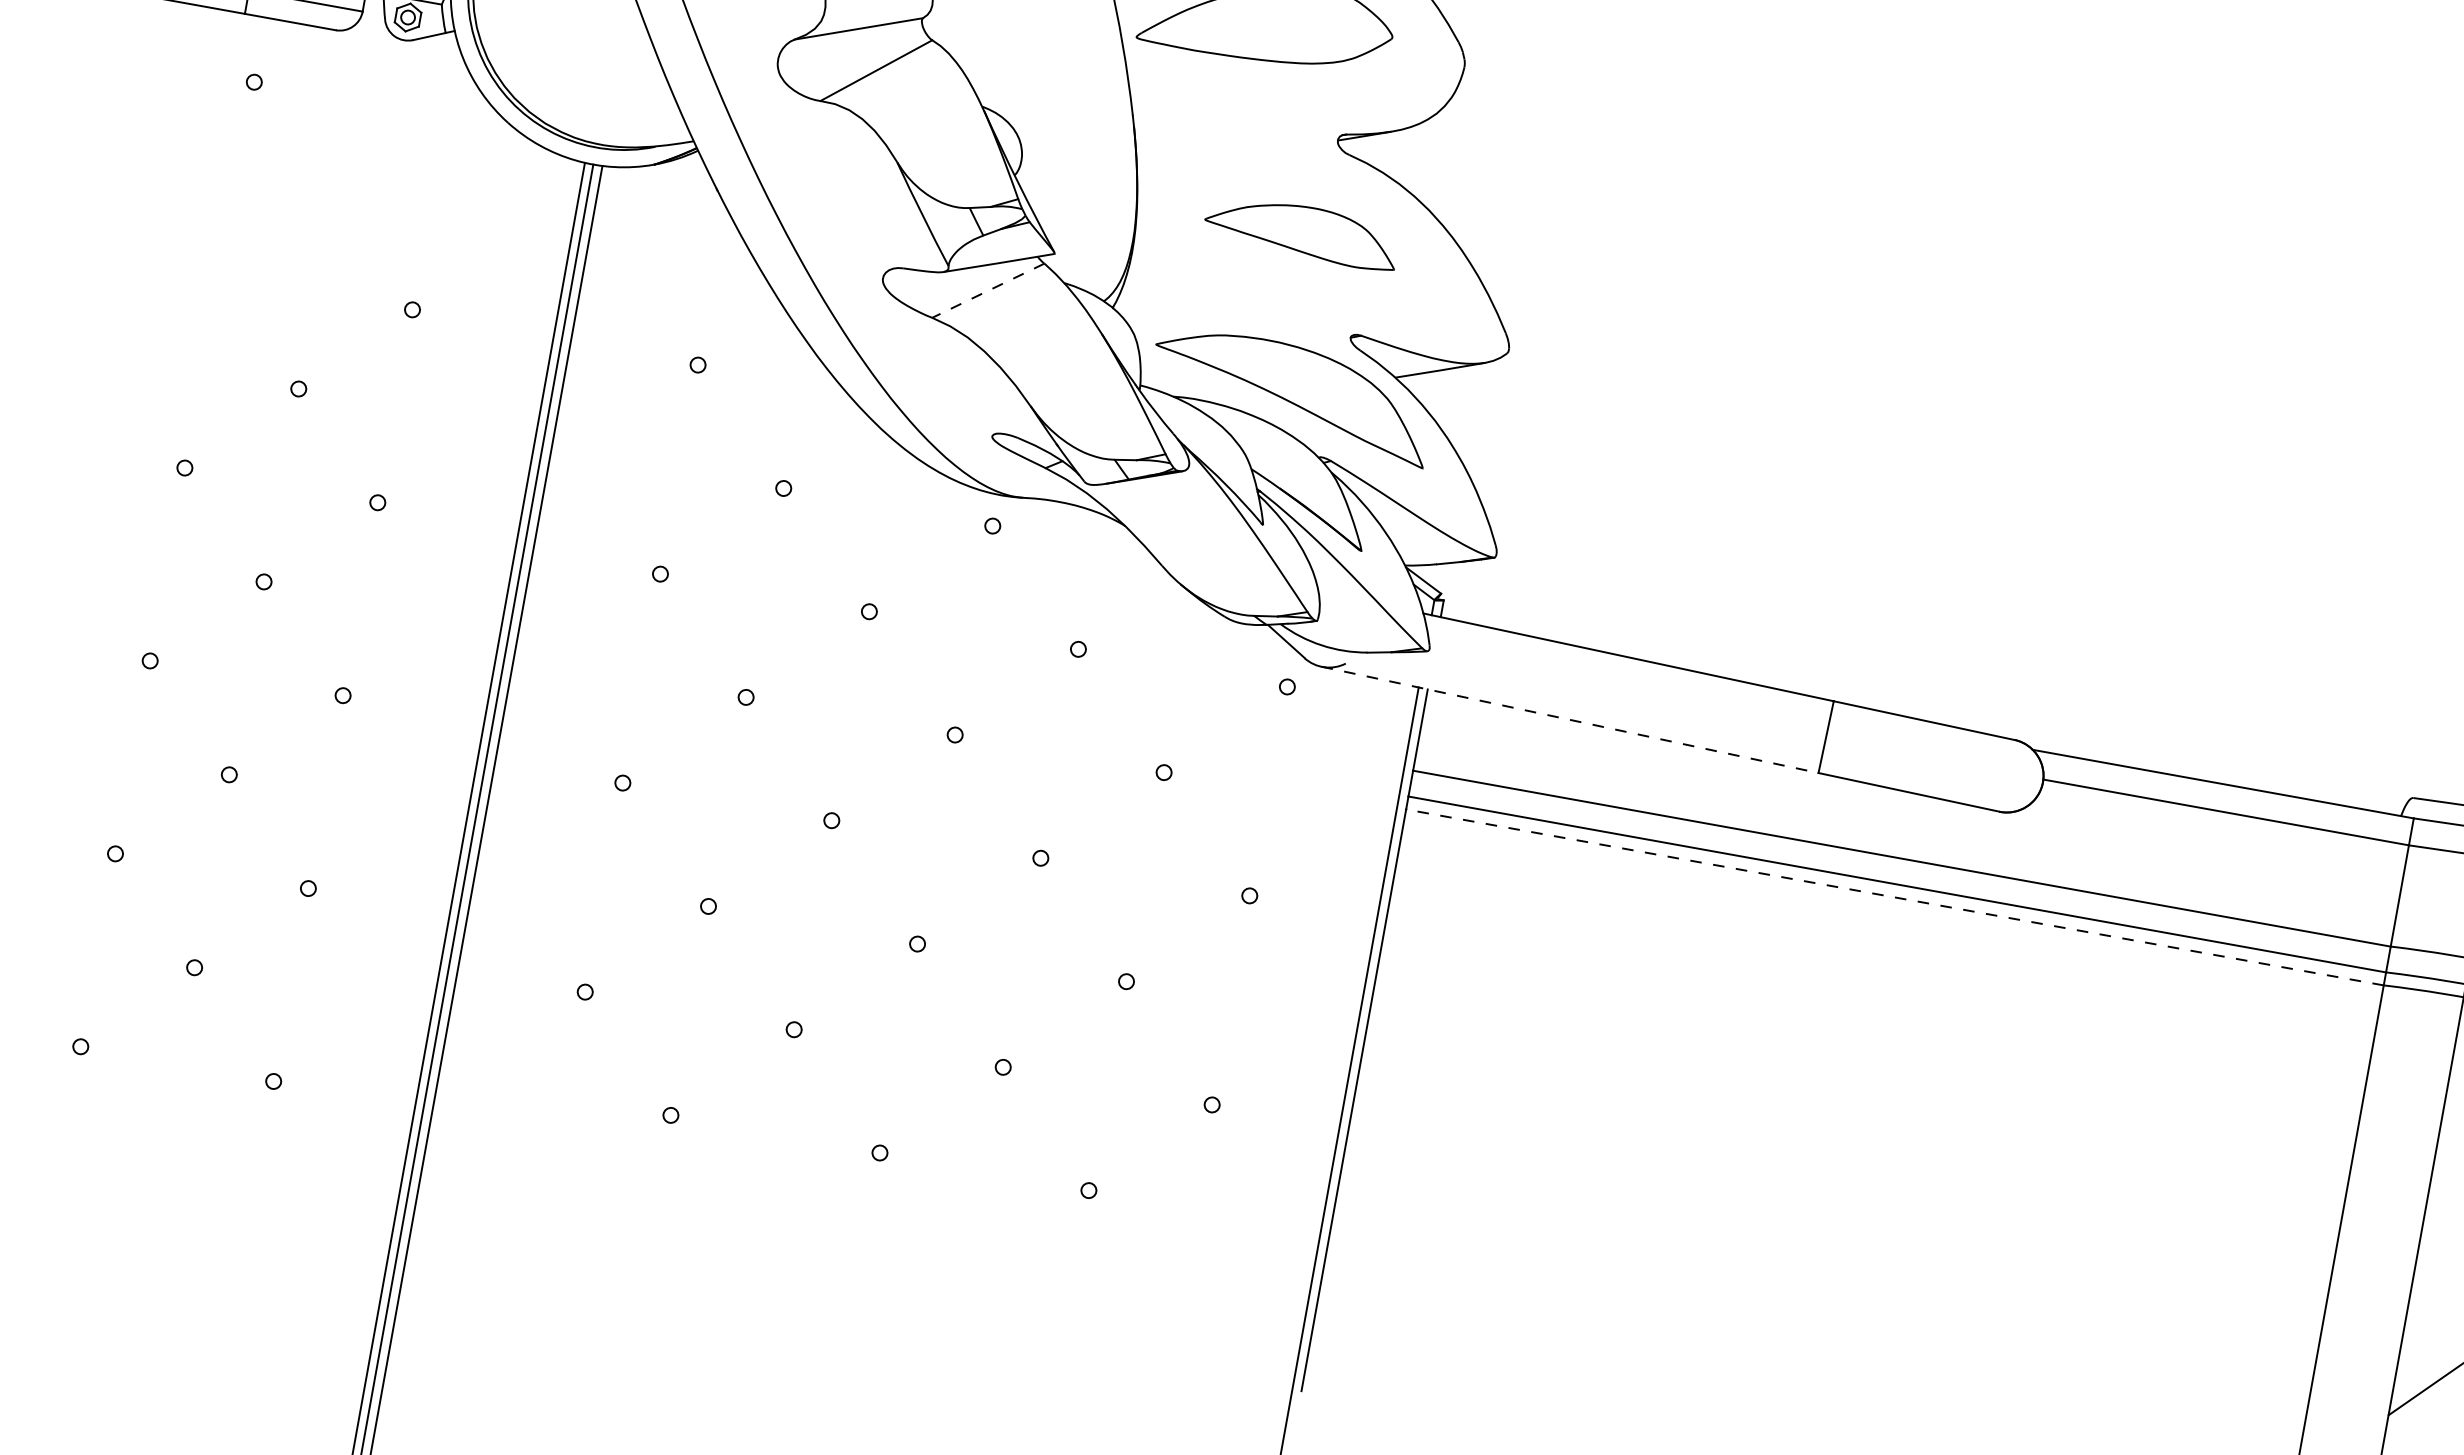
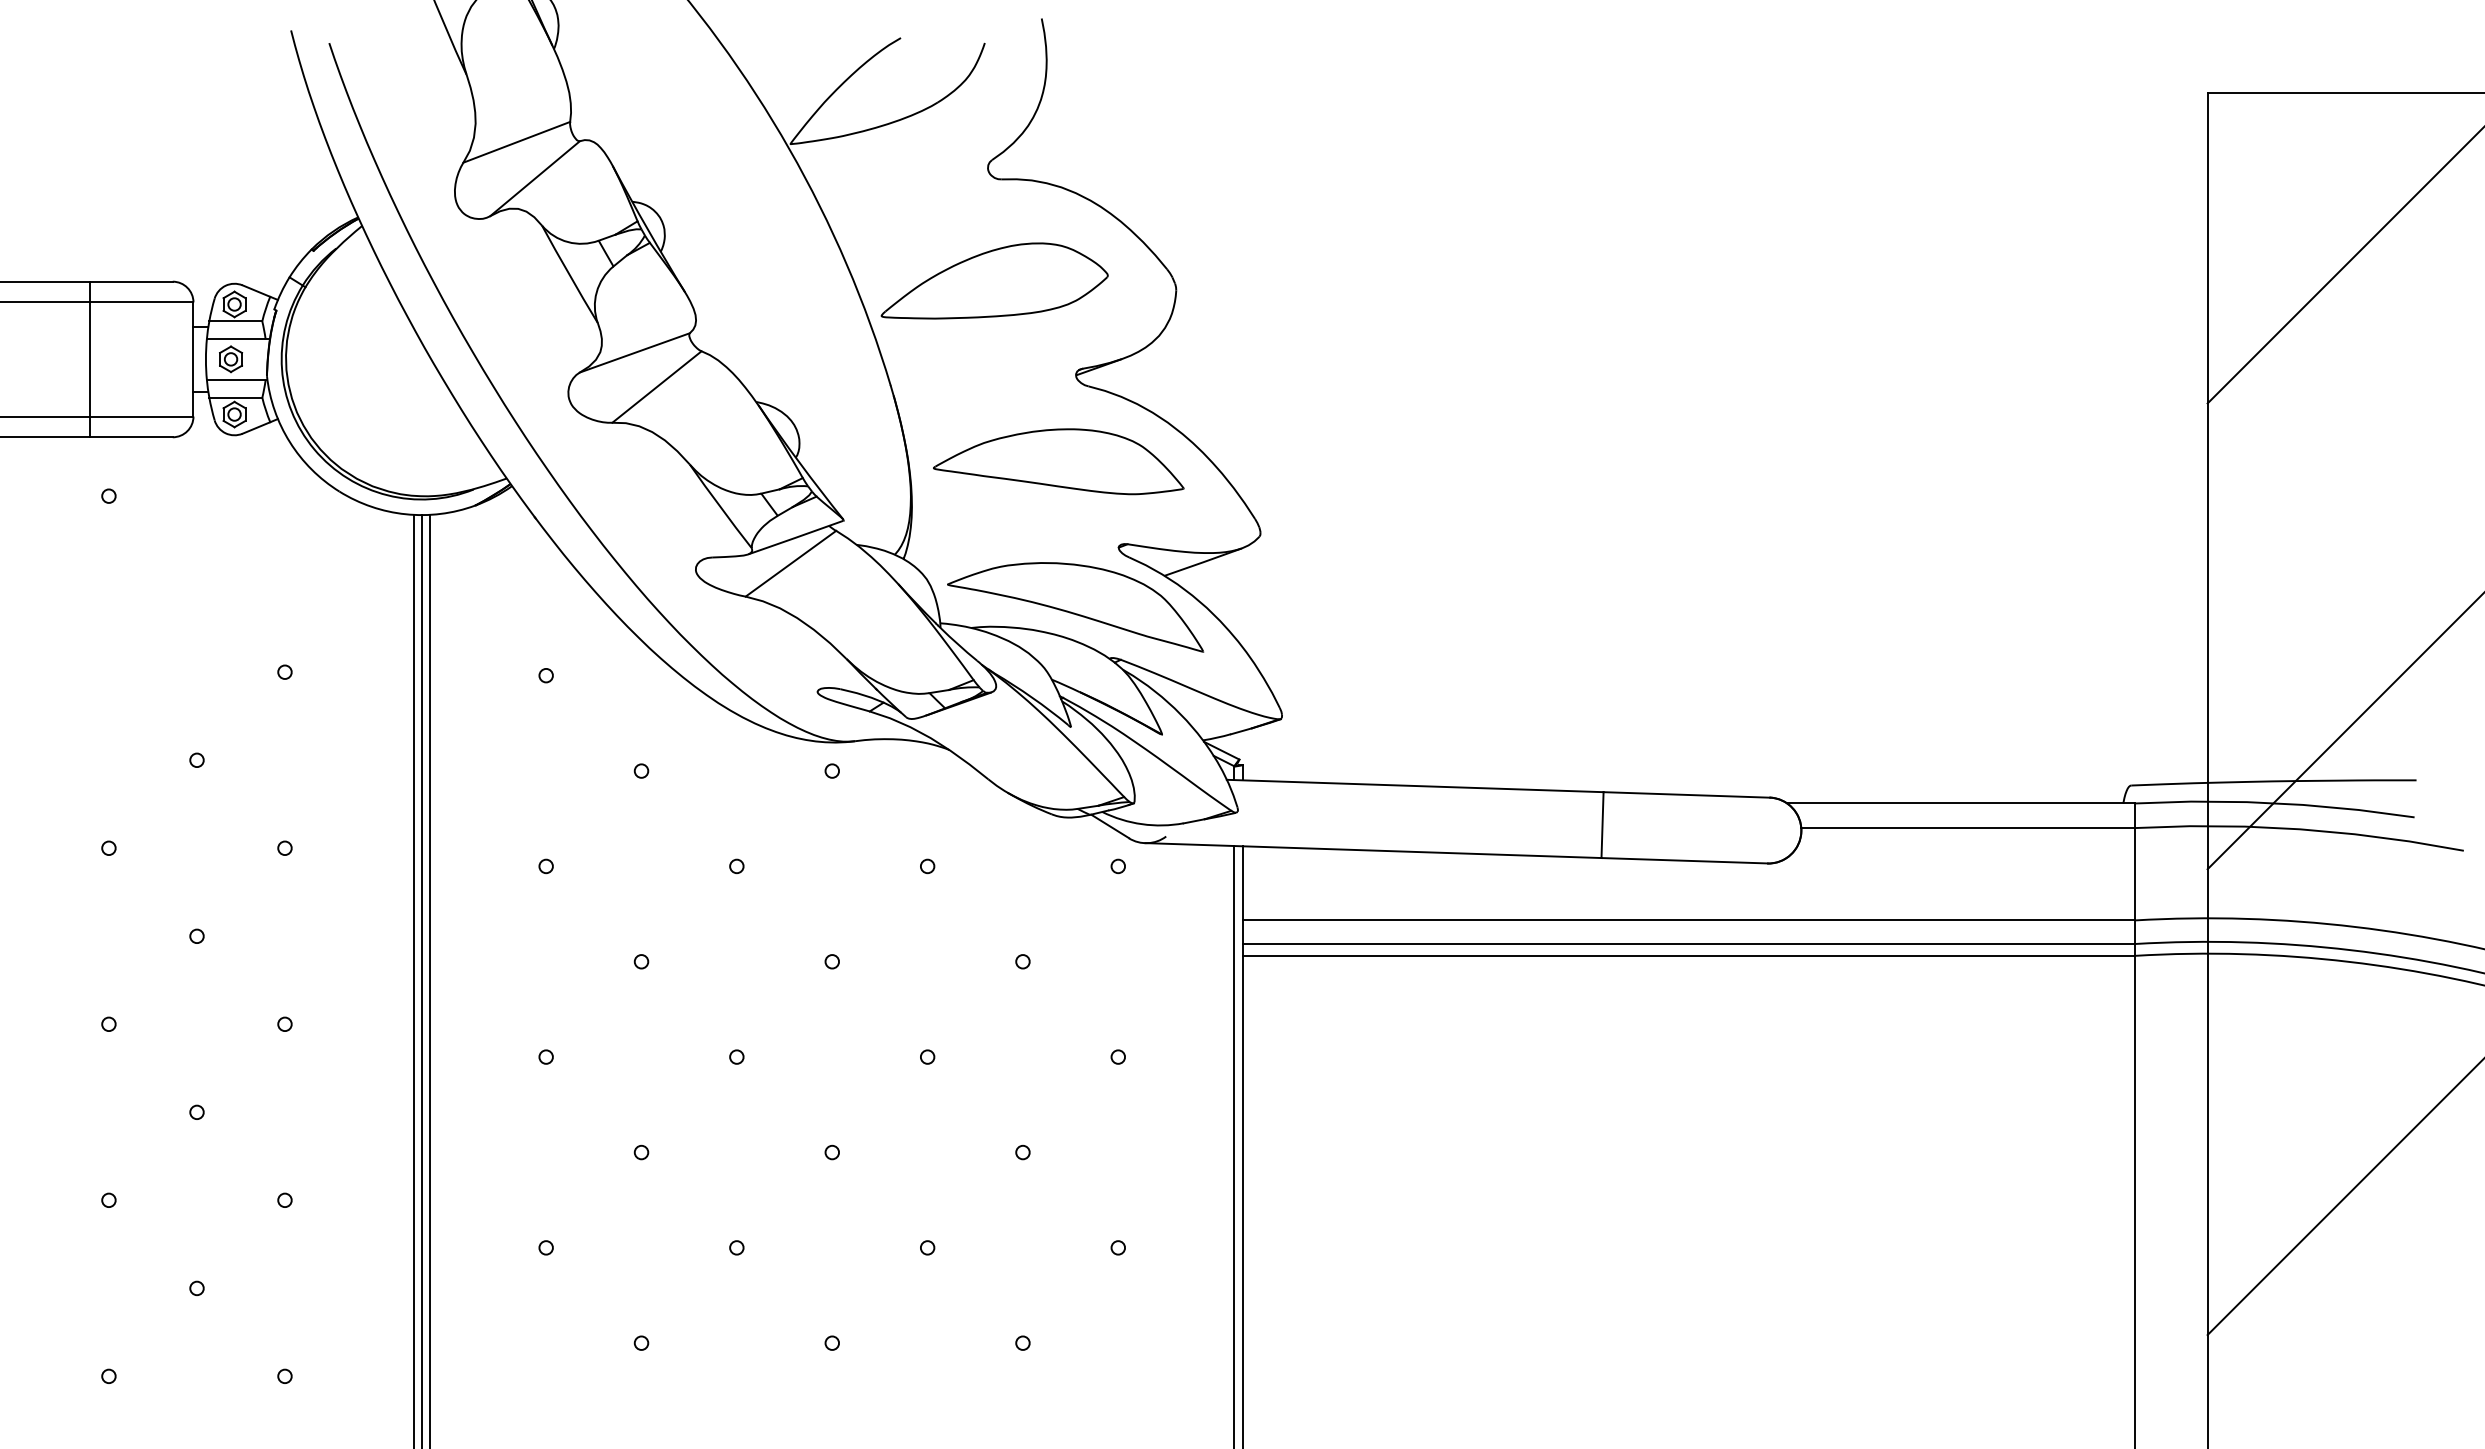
part: (1301, 231) -> (1058, 461), size x1.43
line: (987, 290) -> (790, 563), dashed -> solid
line: (1570, 719) -> (1373, 850), dashed -> solid
line: (1894, 896) -> (1688, 955), dashed -> solid

